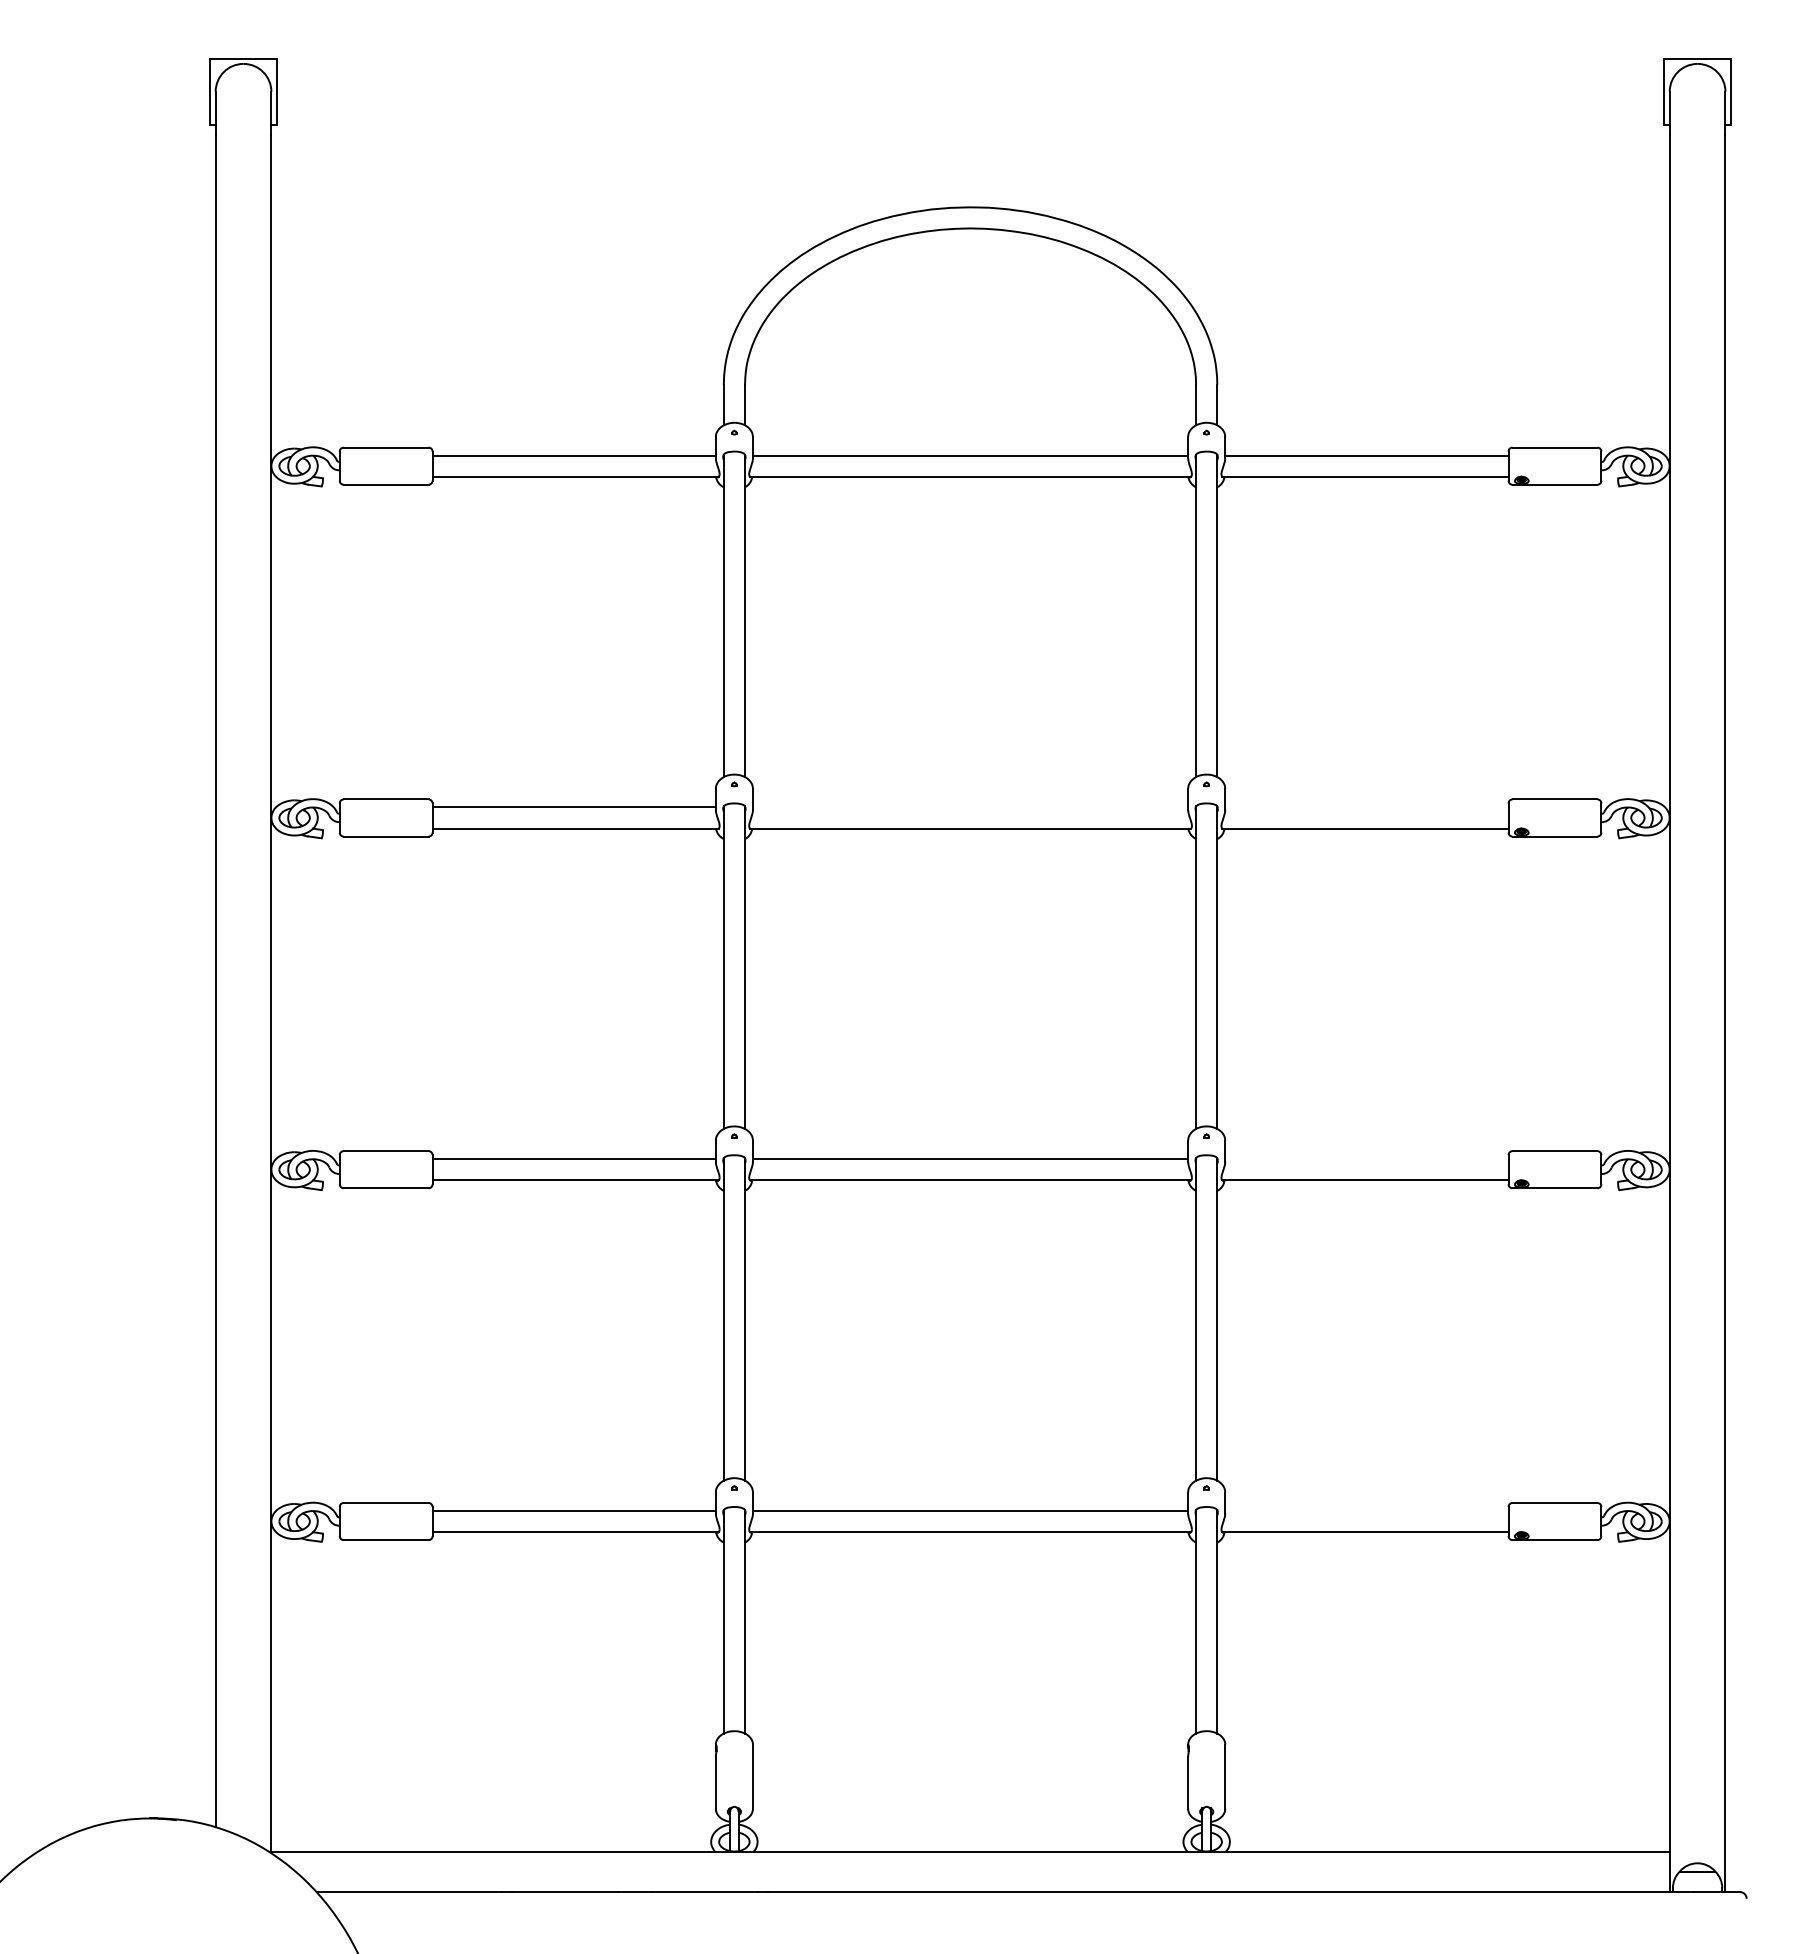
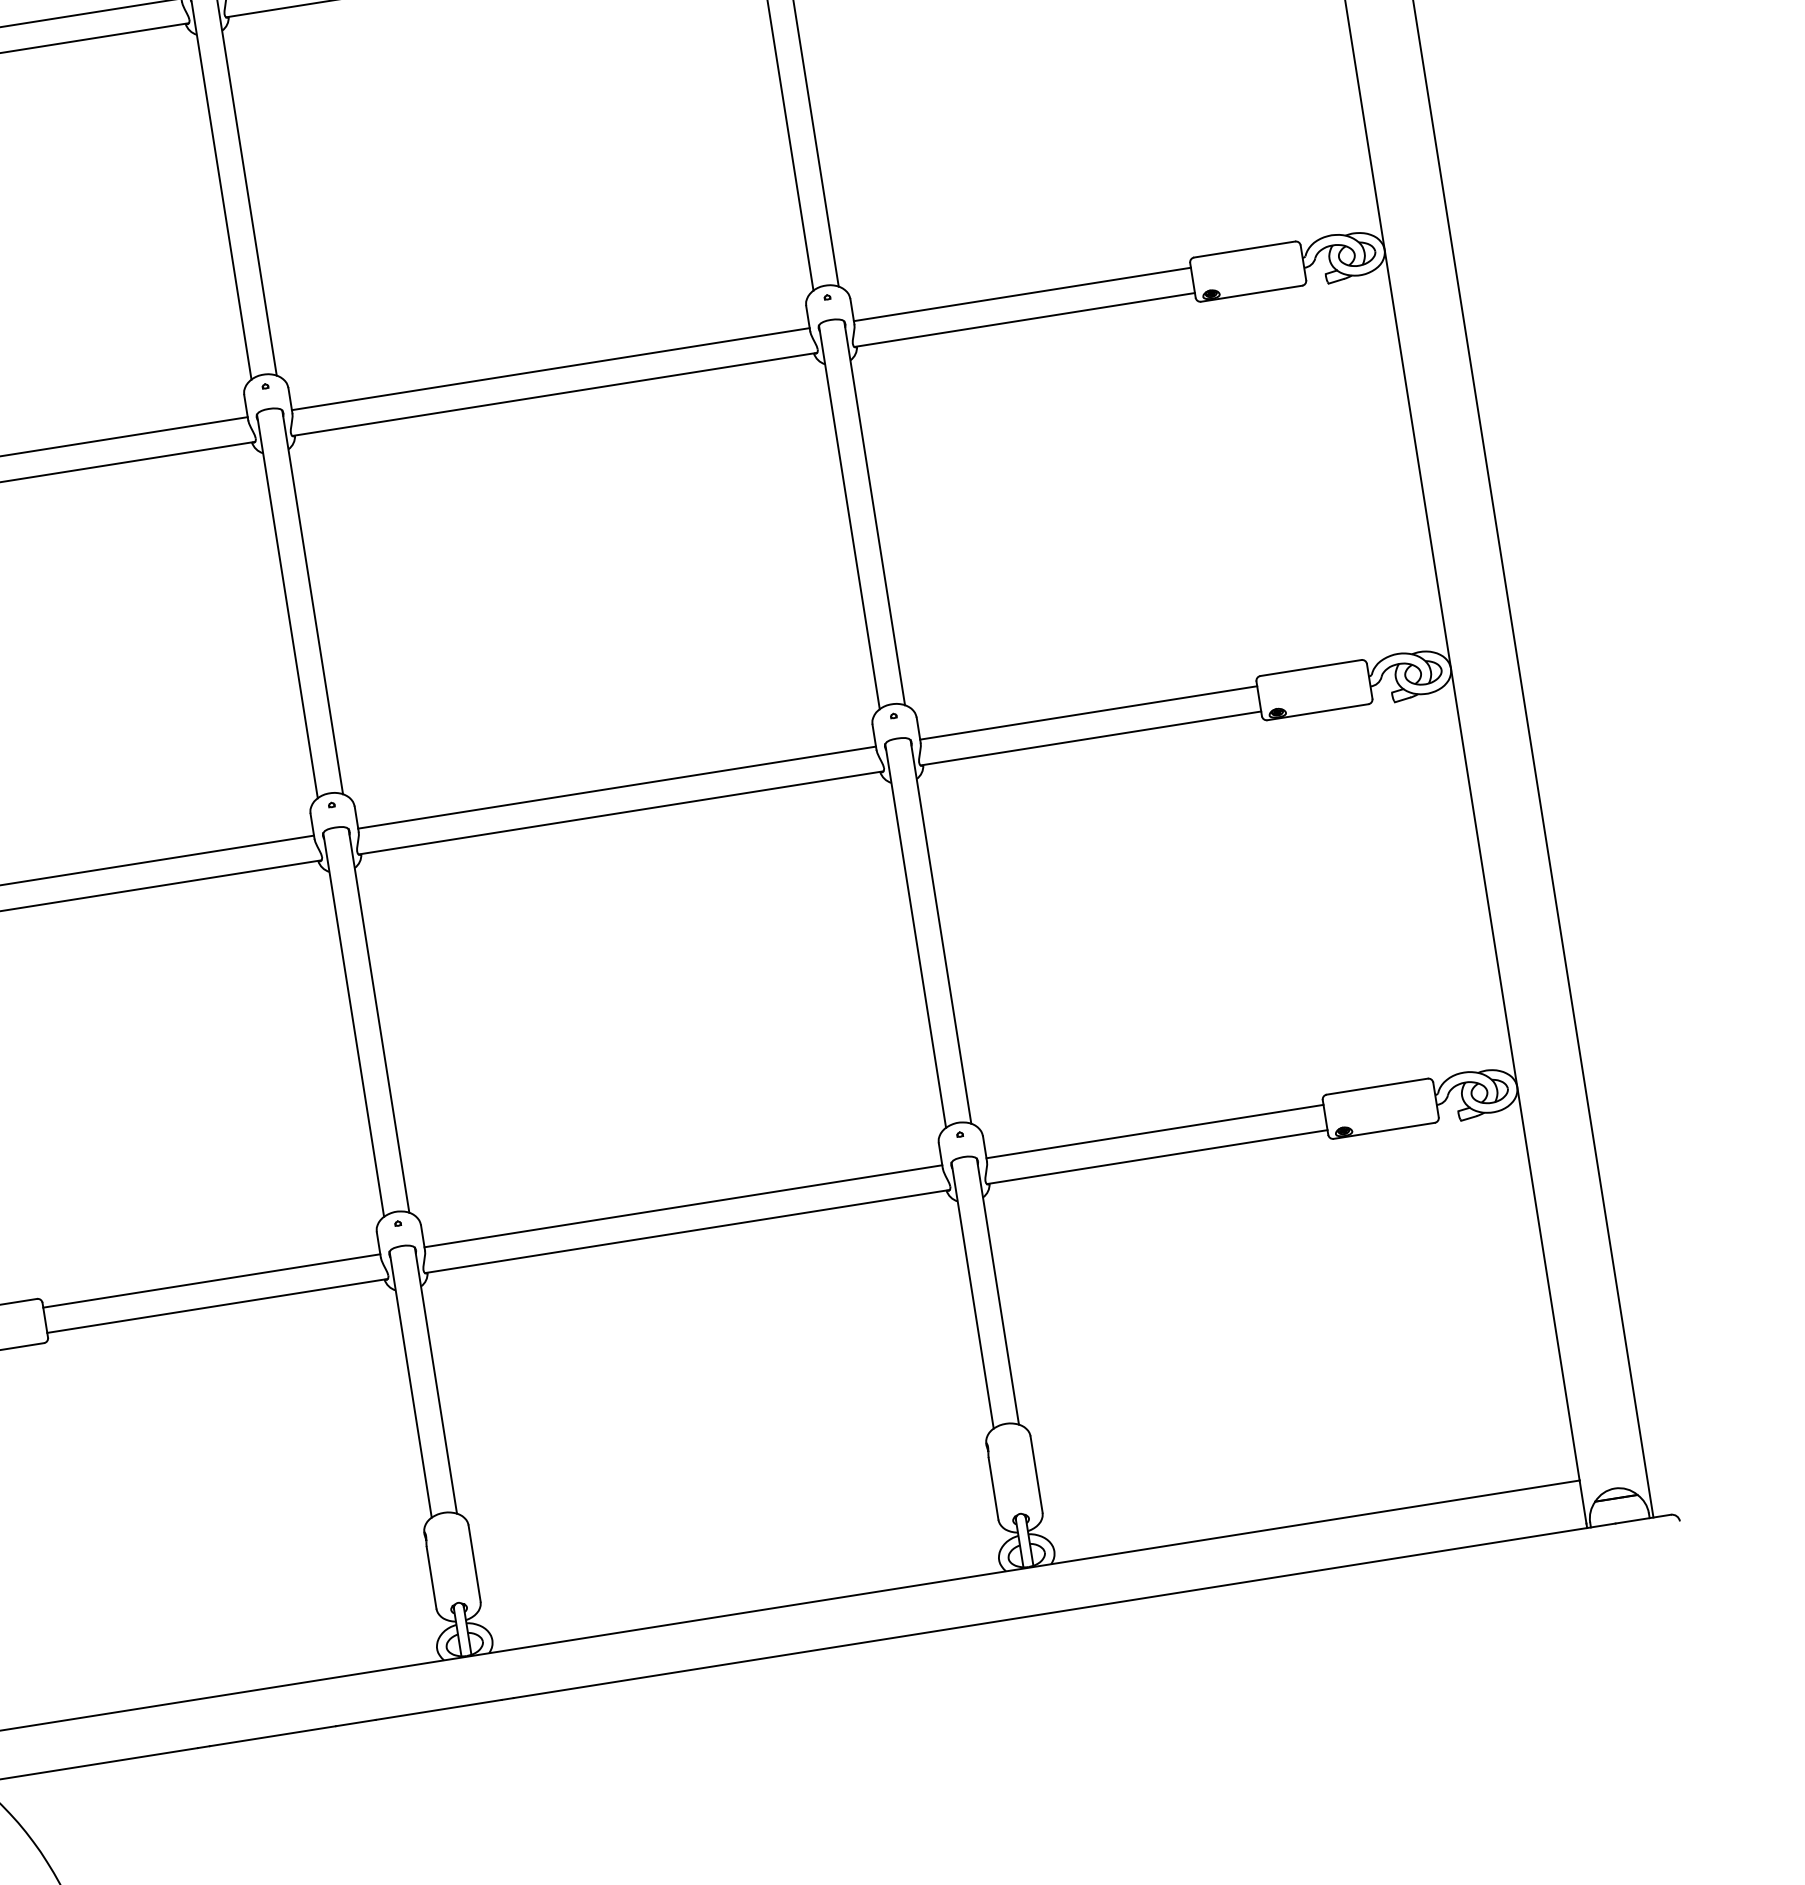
line: (970, 807) -> (550, 369), added
line: (1366, 807) -> (1021, 294), added
line: (1366, 1159) -> (1088, 713), added
line: (1366, 1510) -> (1154, 1131), added

